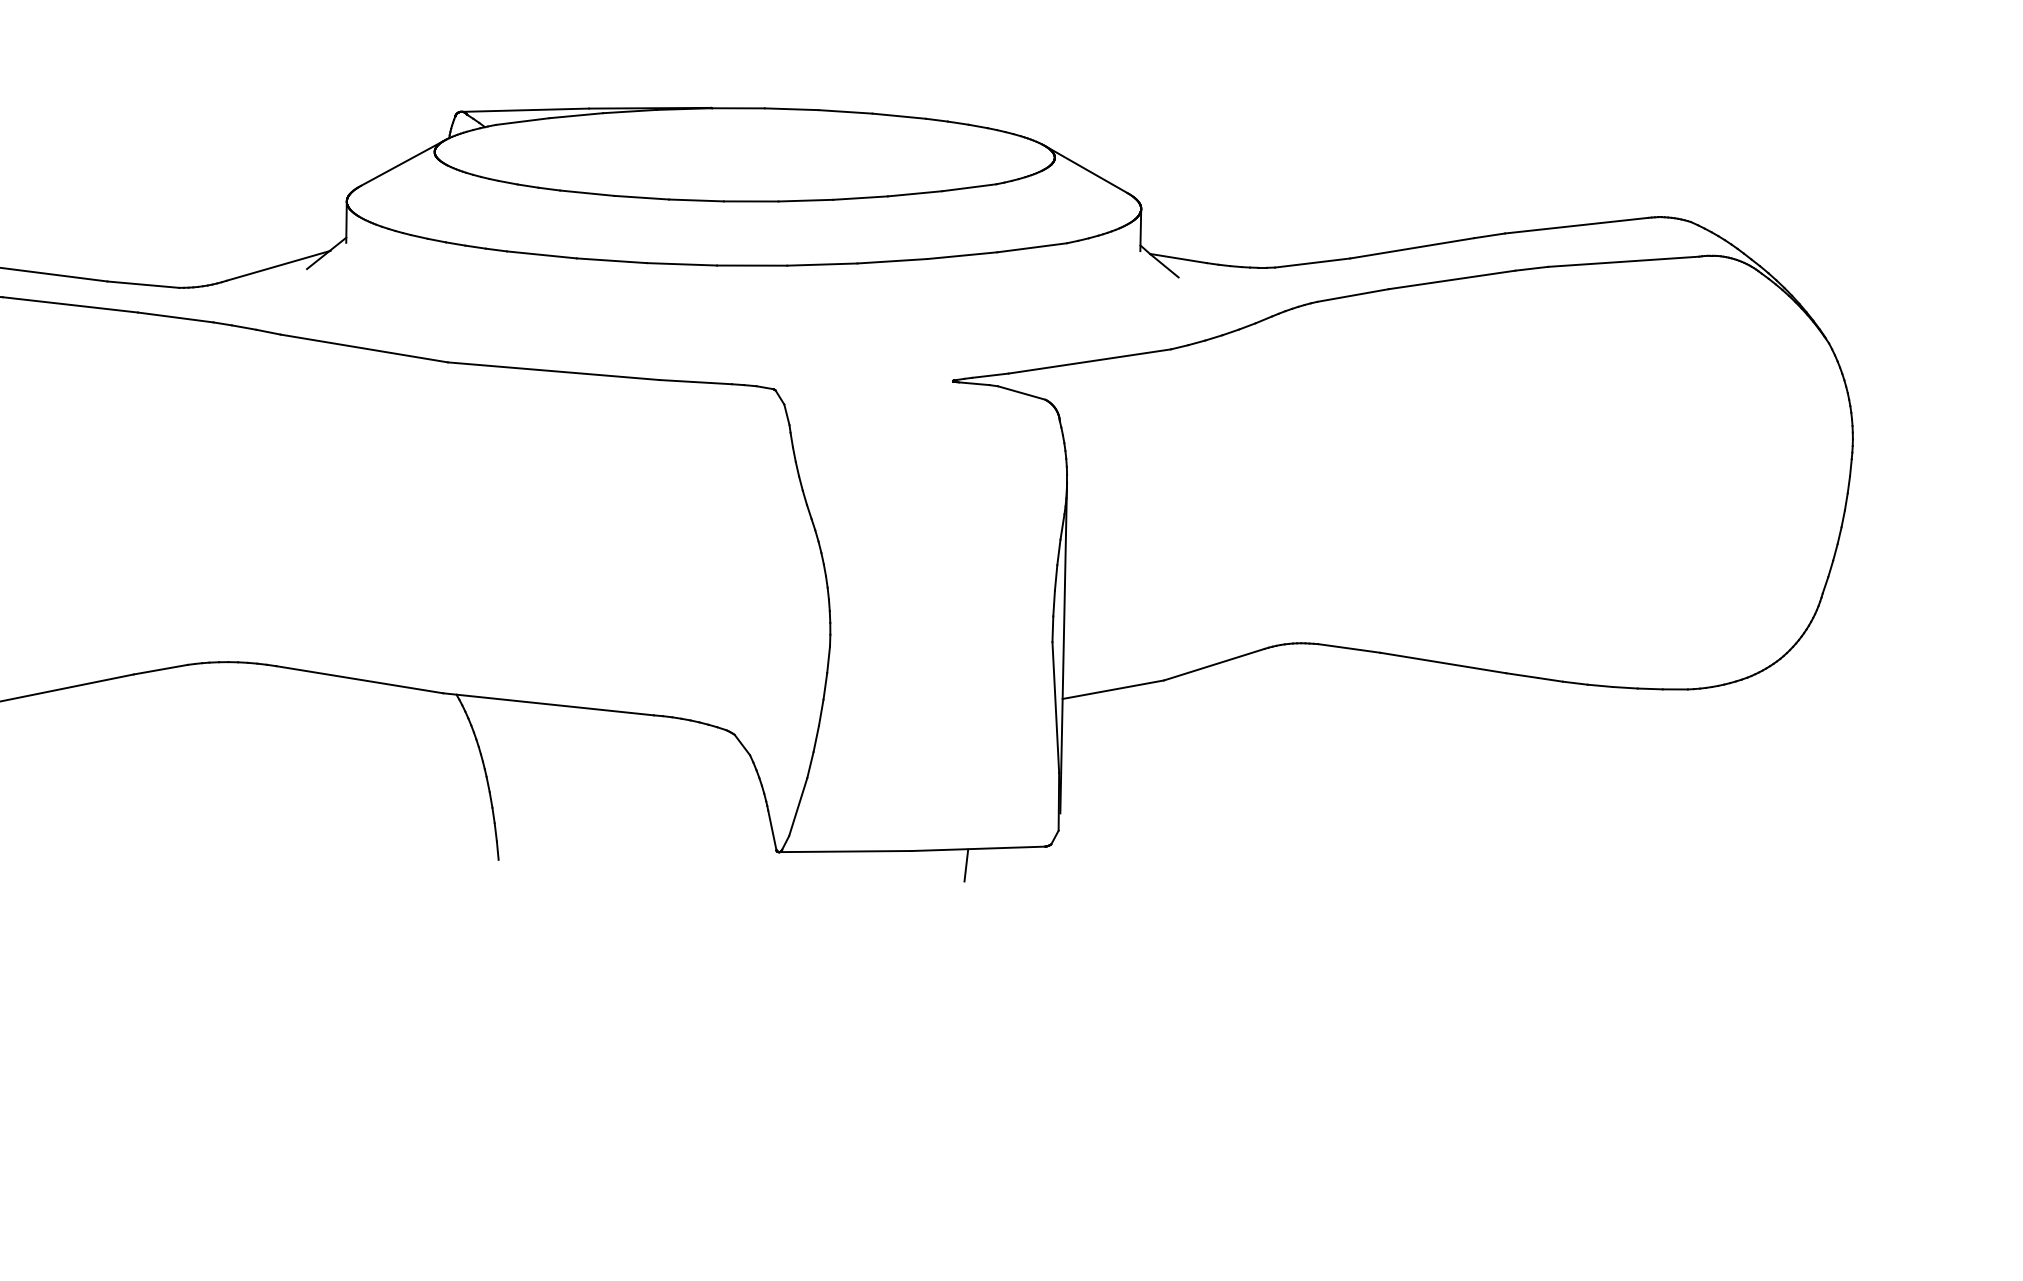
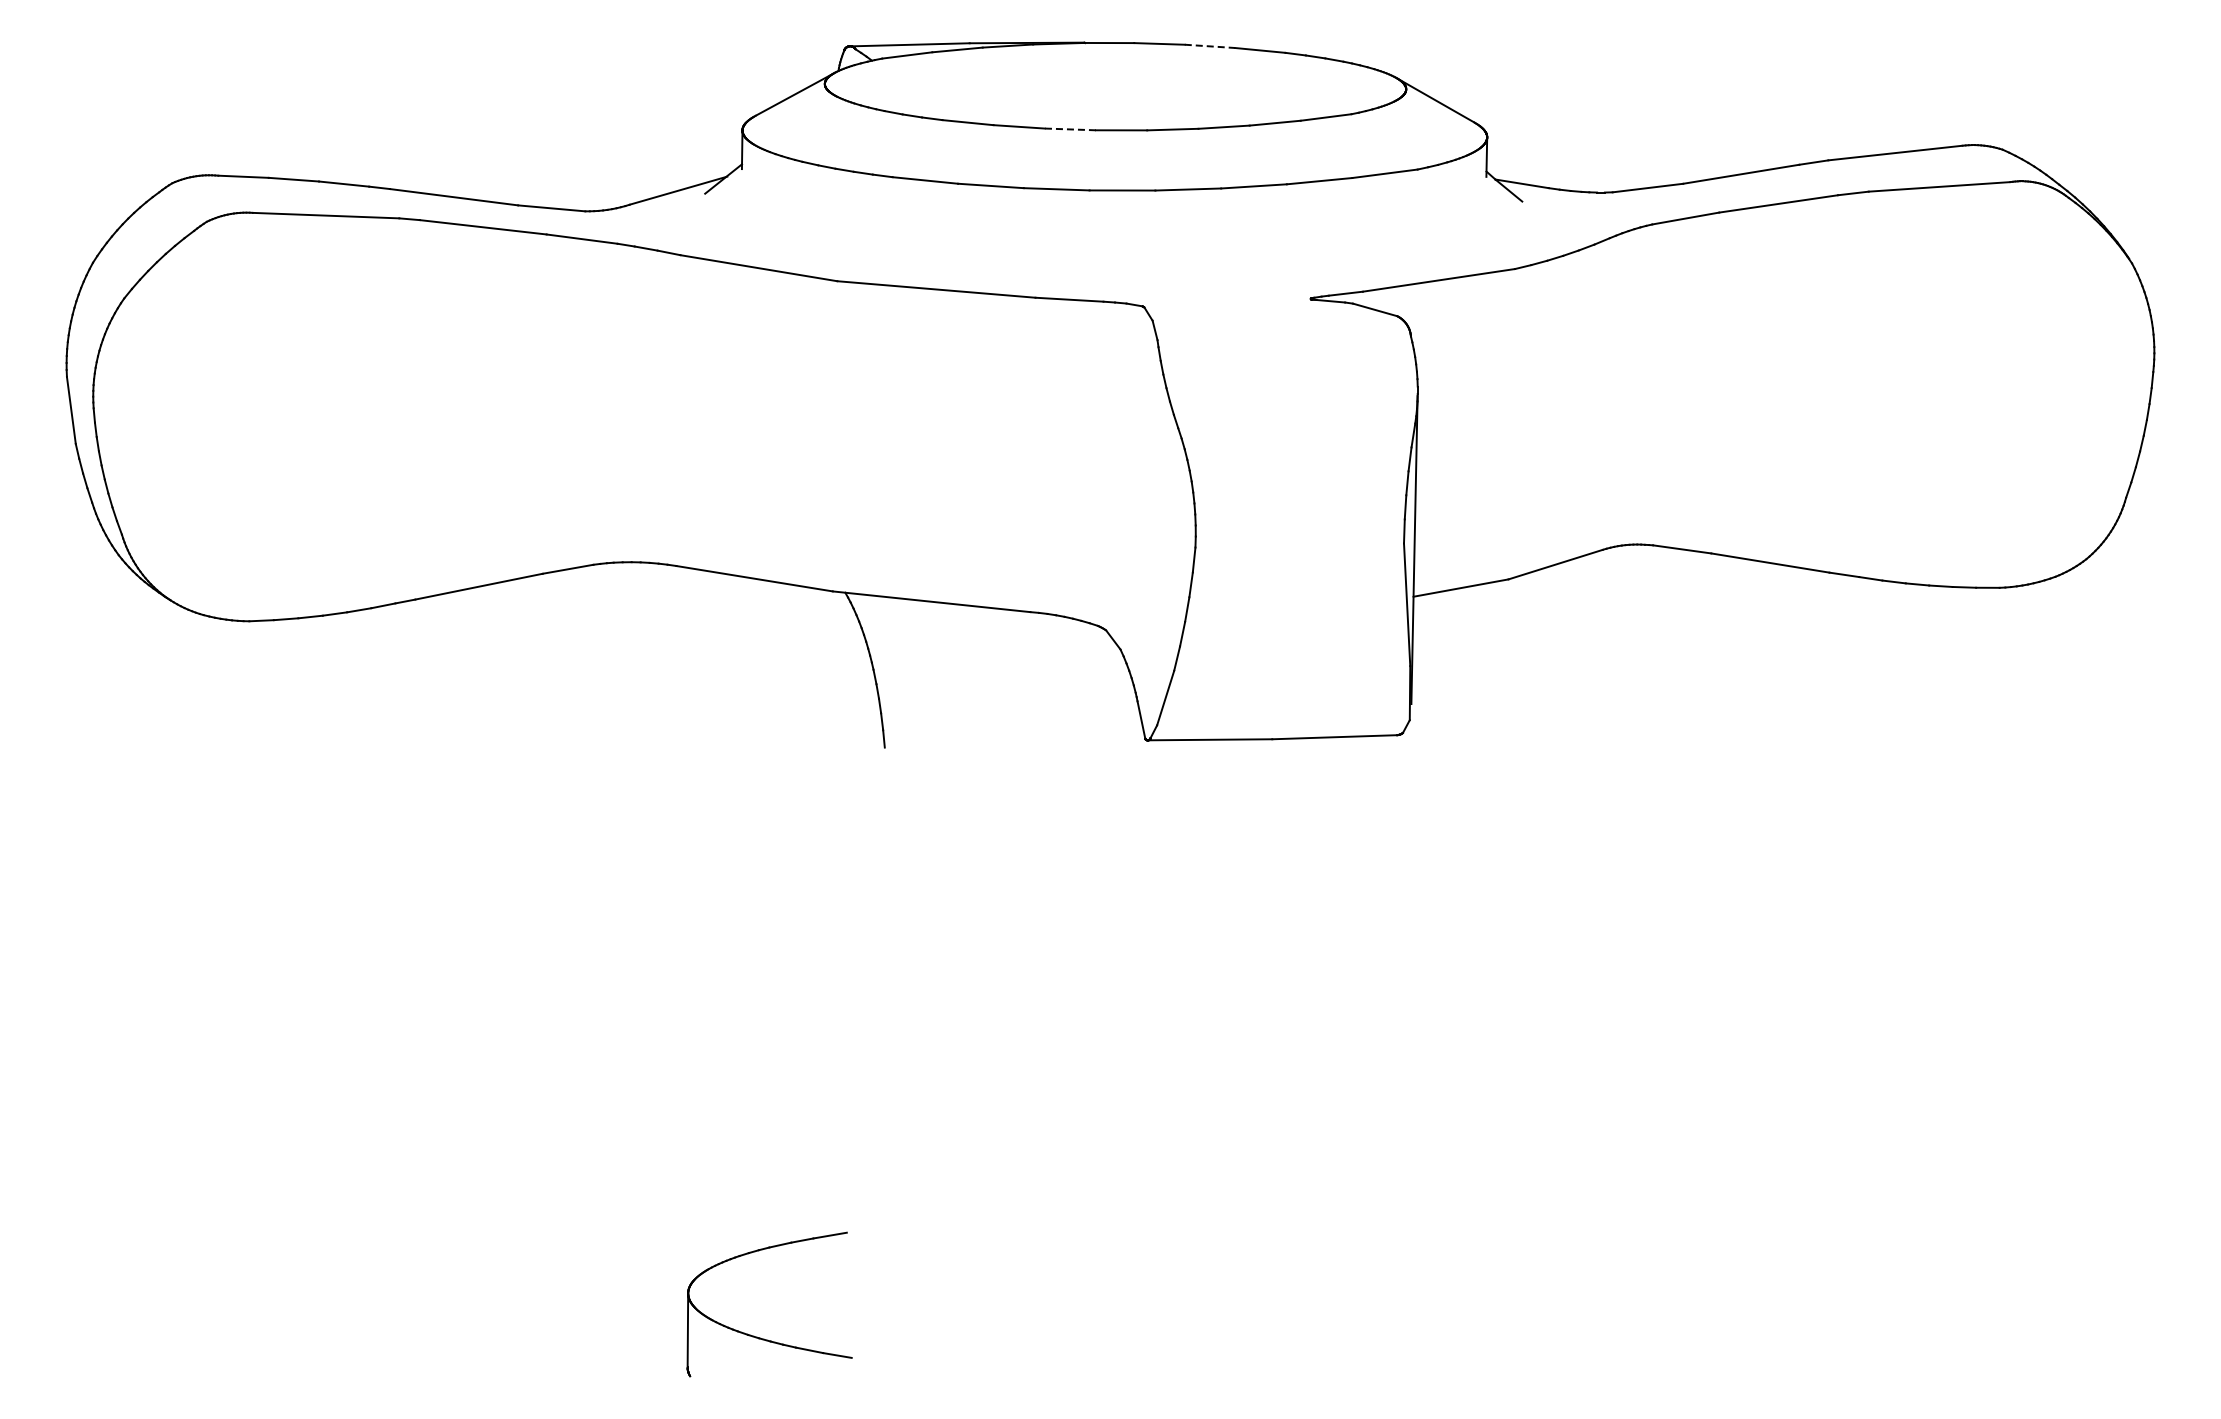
line: (846, 112) -> (1210, 46), solid -> dashed
line: (696, 200) -> (1070, 129), solid -> dashed
line: (966, 865) -> (1323, 752), removed

